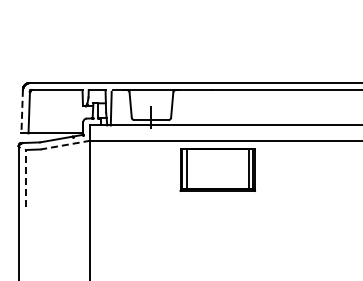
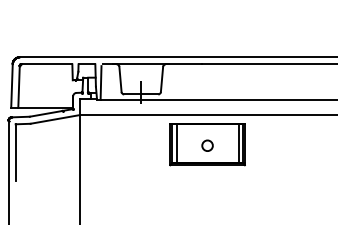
line: (22, 111) -> (12, 85), dashed -> solid
line: (65, 145) -> (55, 119), dashed -> solid
circle: (217, 171) -> (207, 145), added
line: (25, 177) -> (15, 151), dashed -> solid

